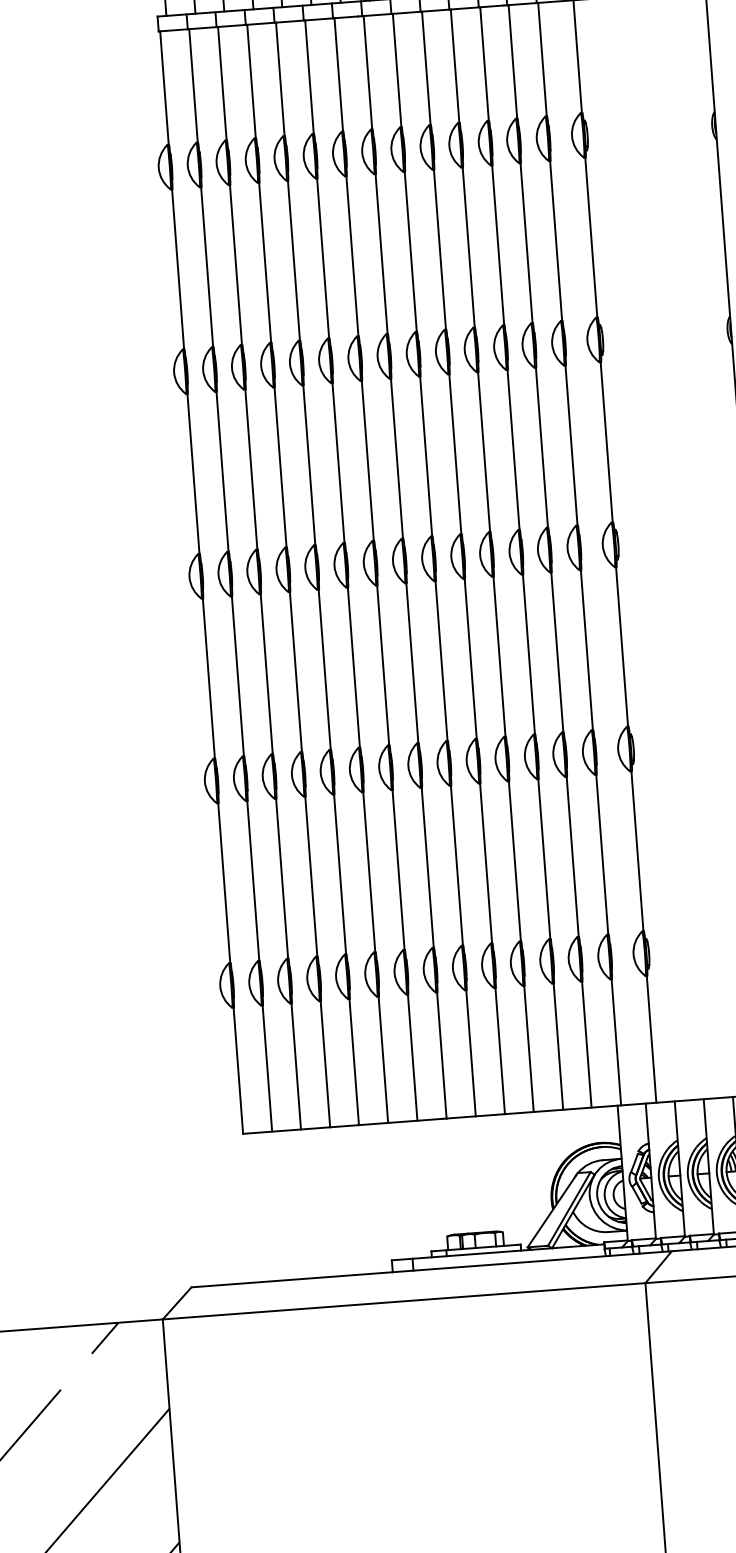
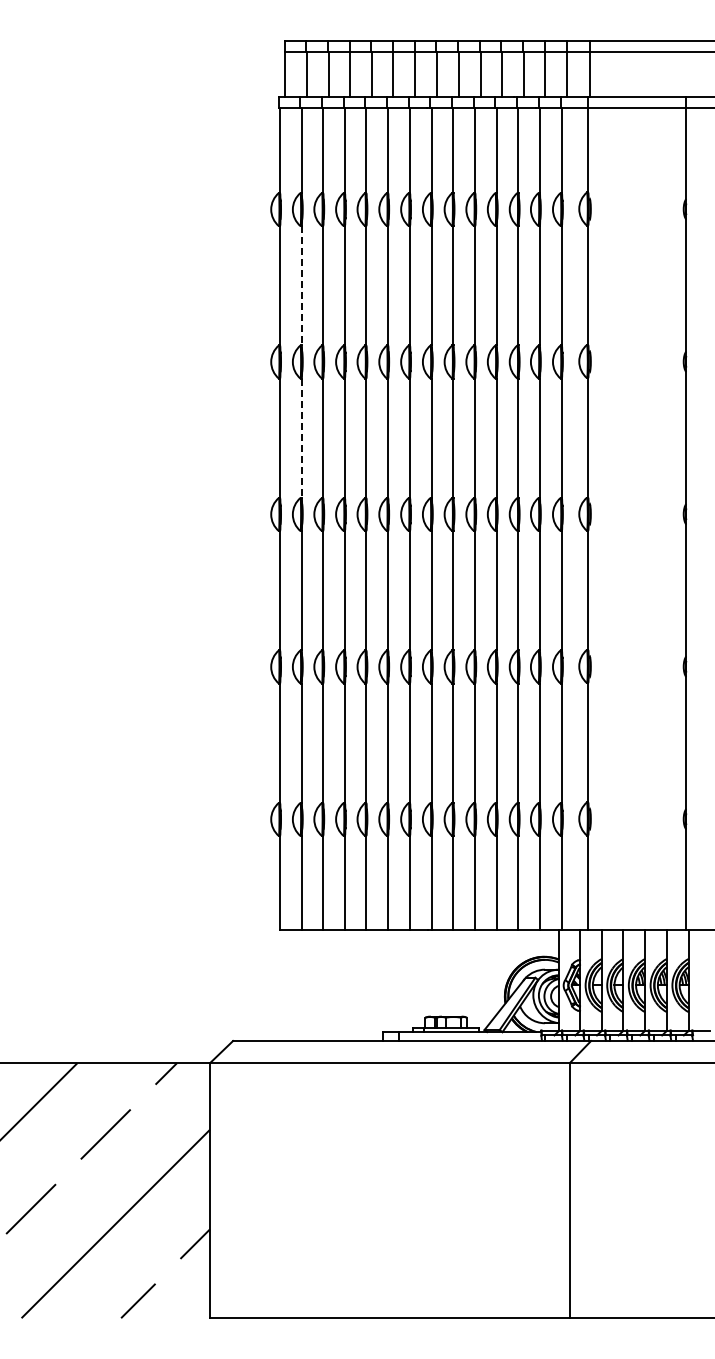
line: (207, 266) -> (301, 285), solid -> dashed
line: (222, 472) -> (301, 438), solid -> dashed

